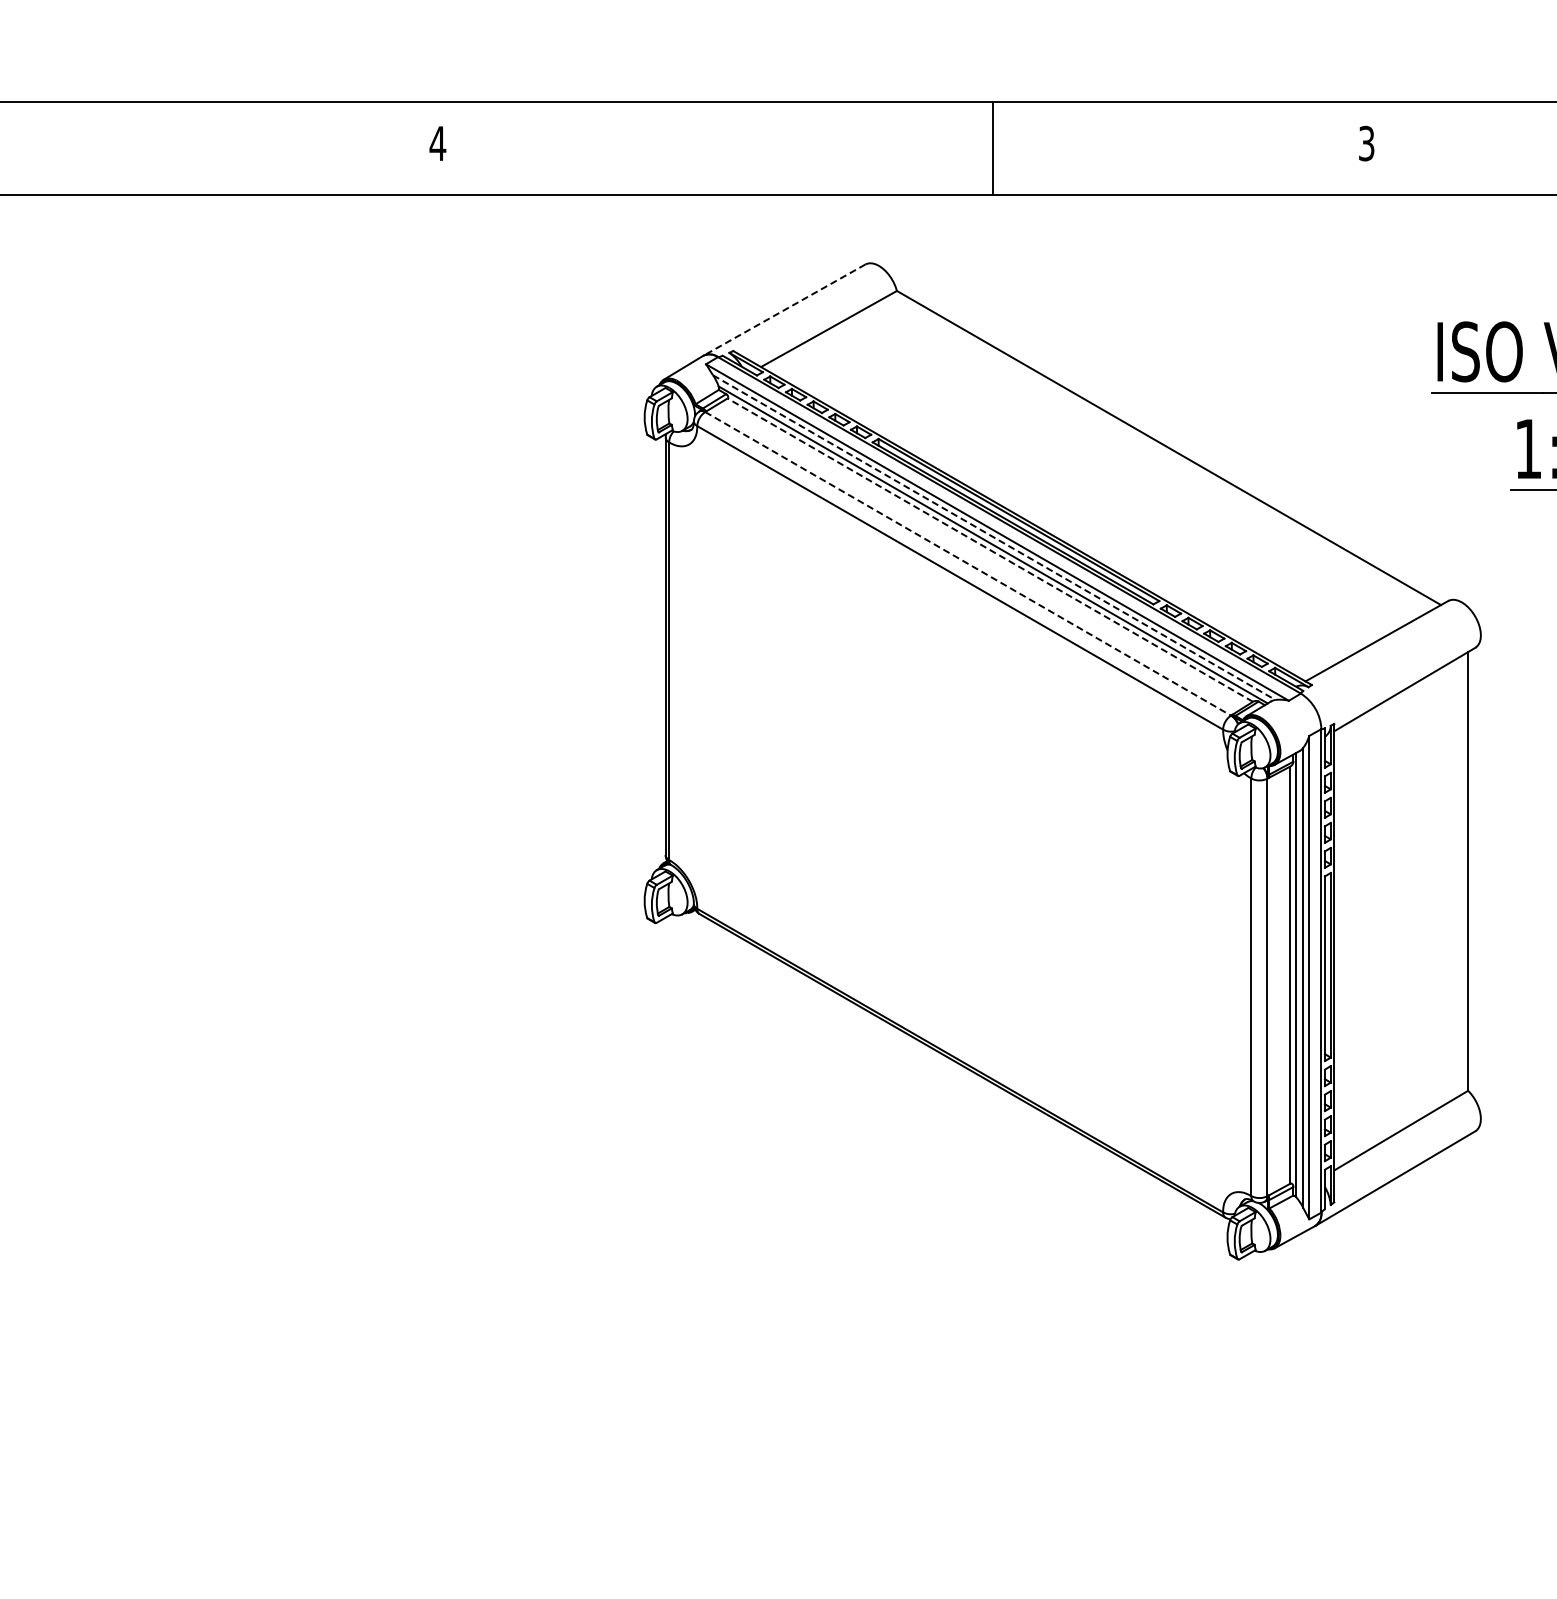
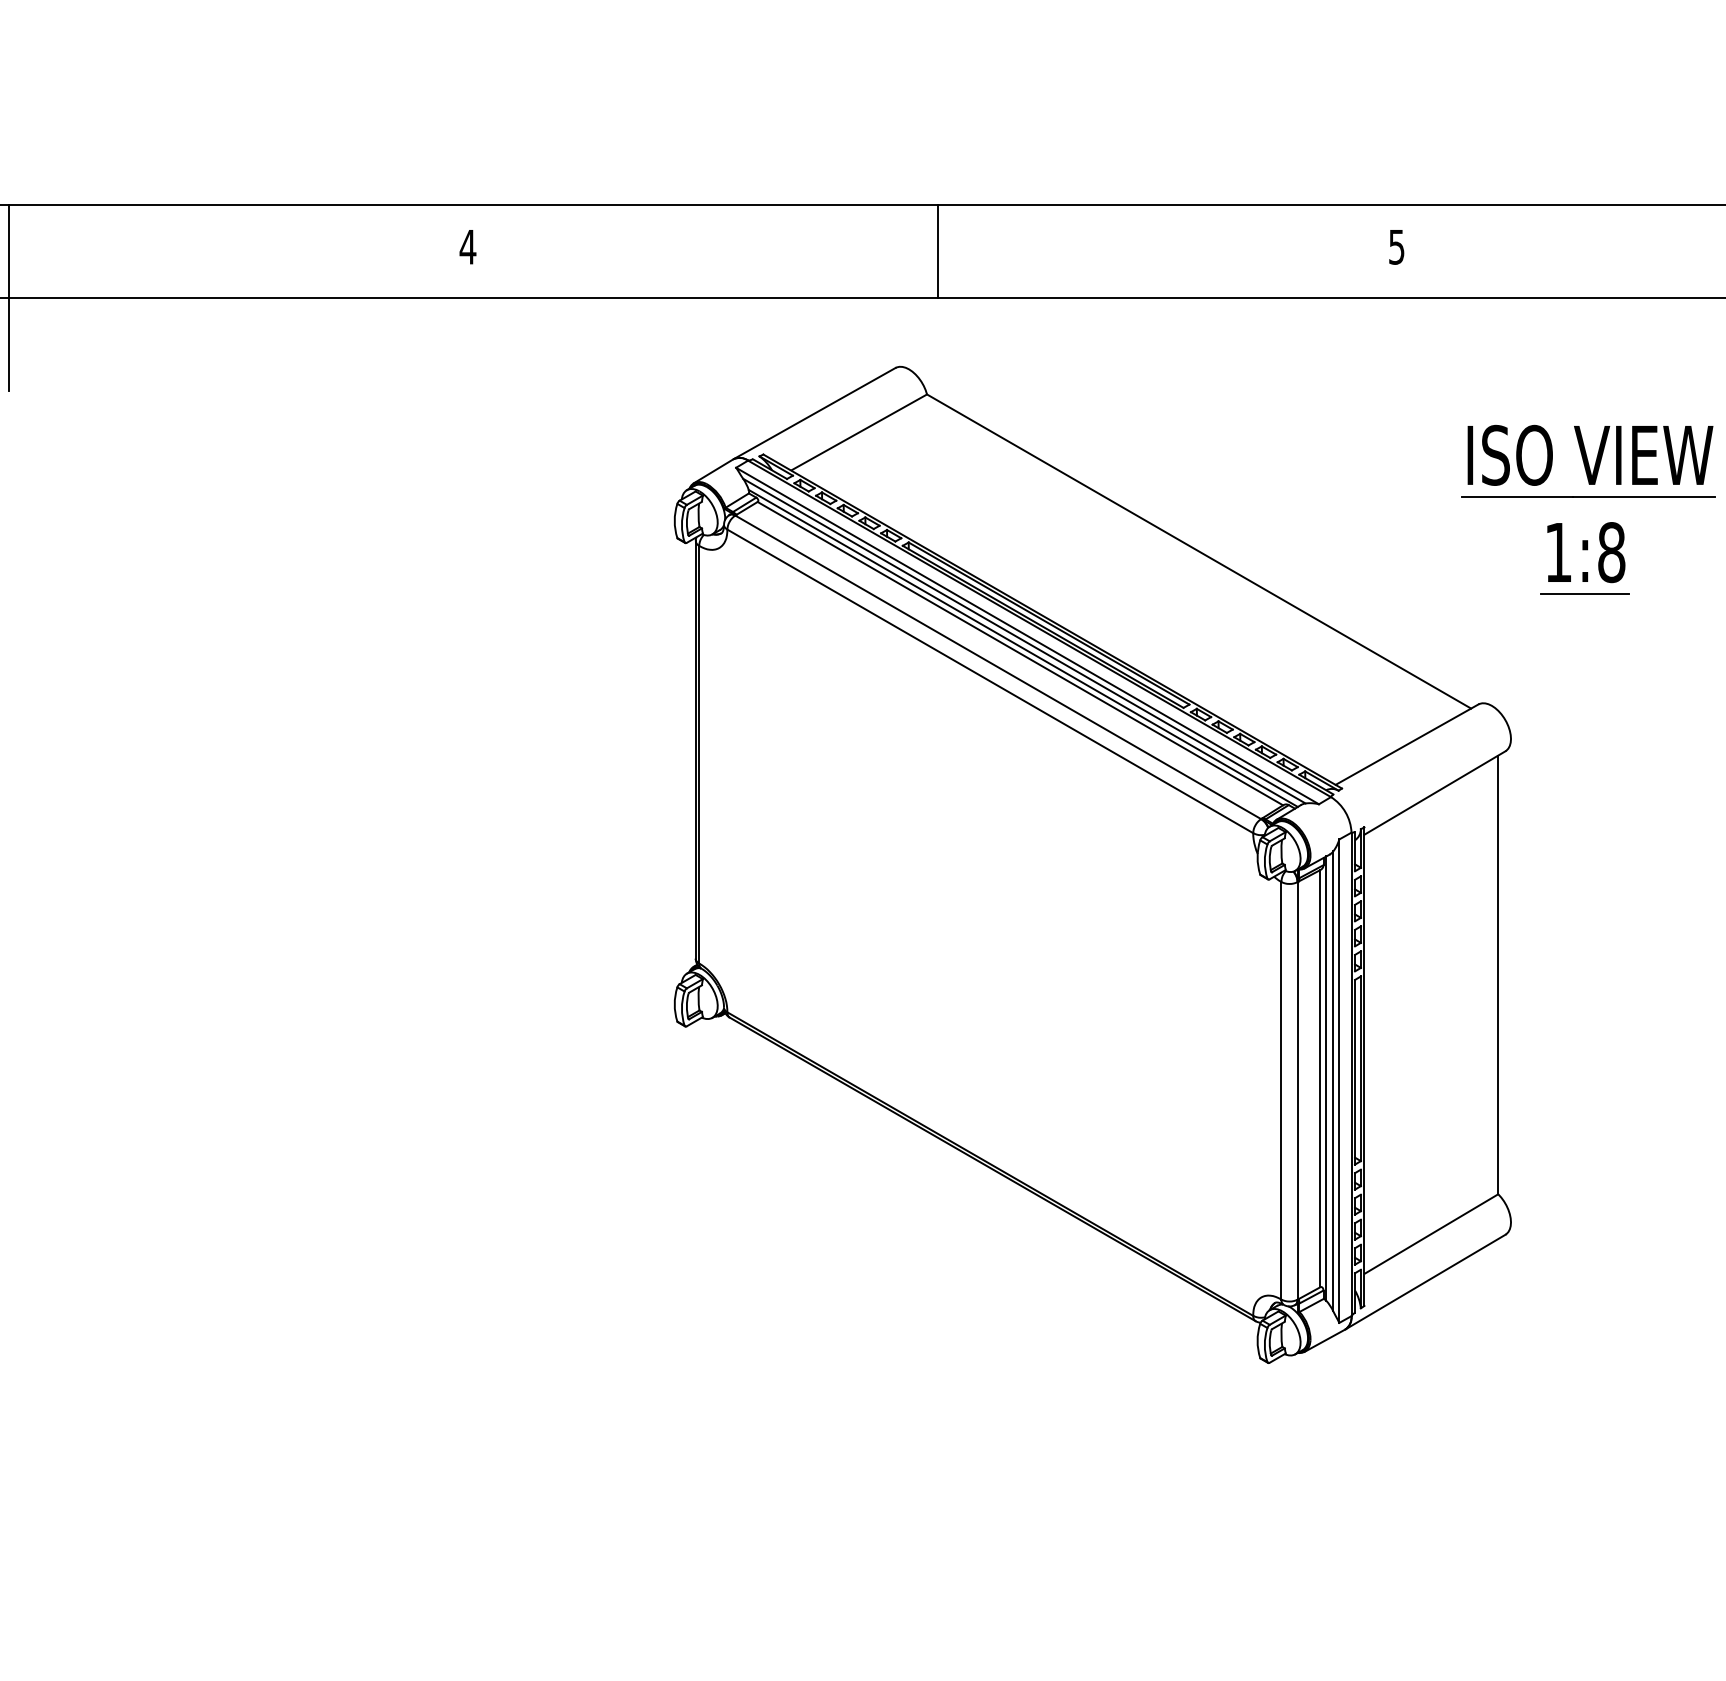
text: (1366, 143) -> (1396, 246), 3 -> 5
line: (992, 148) -> (937, 251), moved
line: (784, 310) -> (814, 413), dashed -> solid
line: (994, 538) -> (1024, 641), dashed -> solid
line: (989, 550) -> (1019, 653), dashed -> solid
line: (968, 564) -> (998, 667), dashed -> solid

